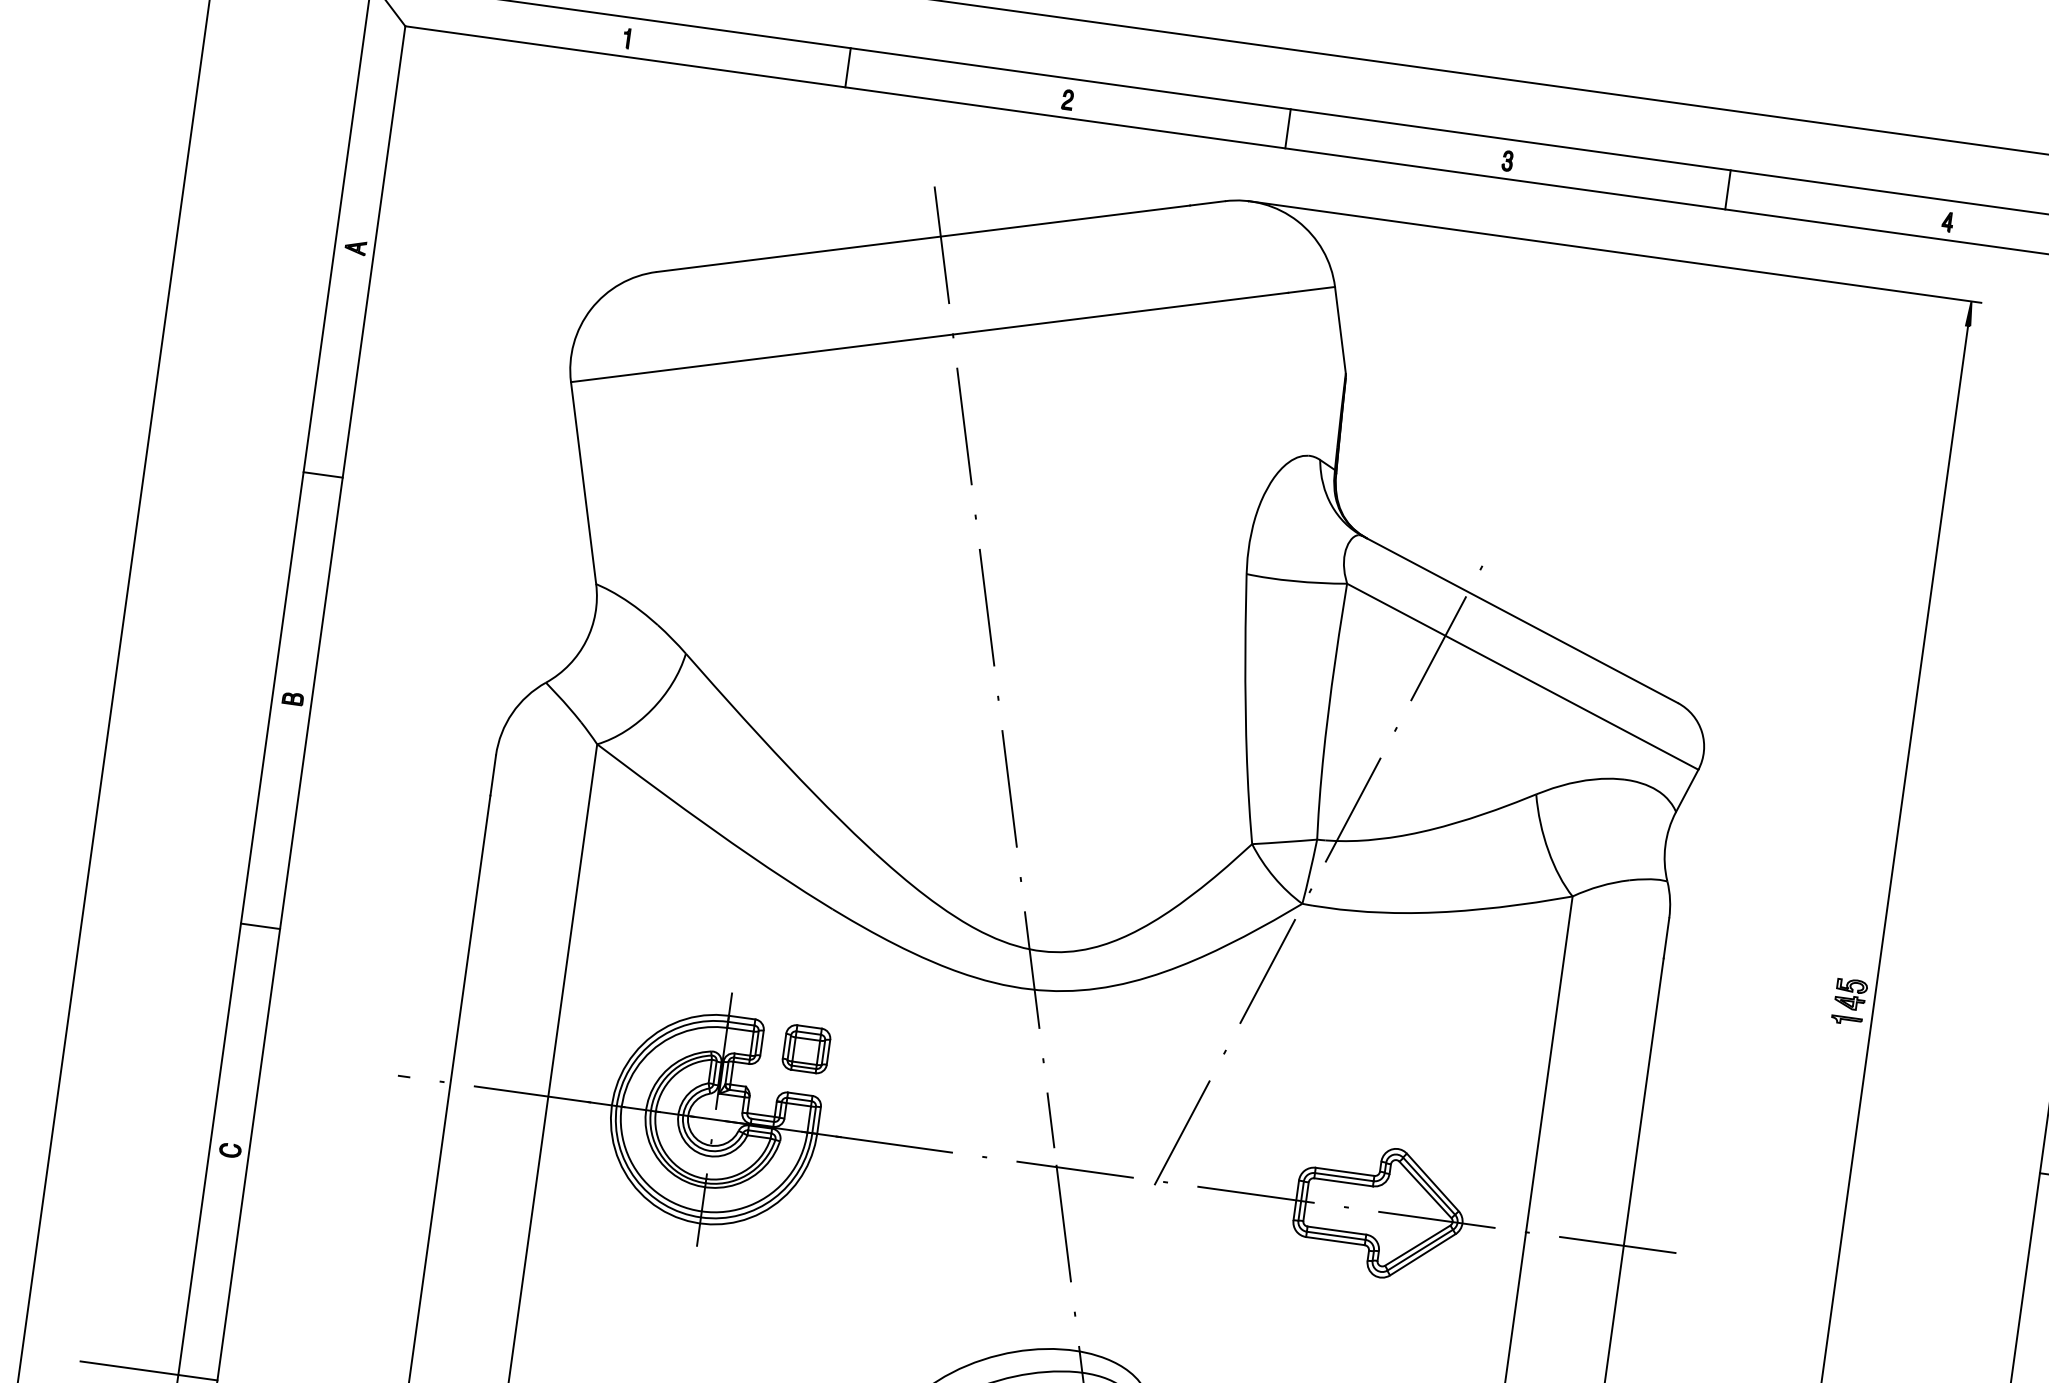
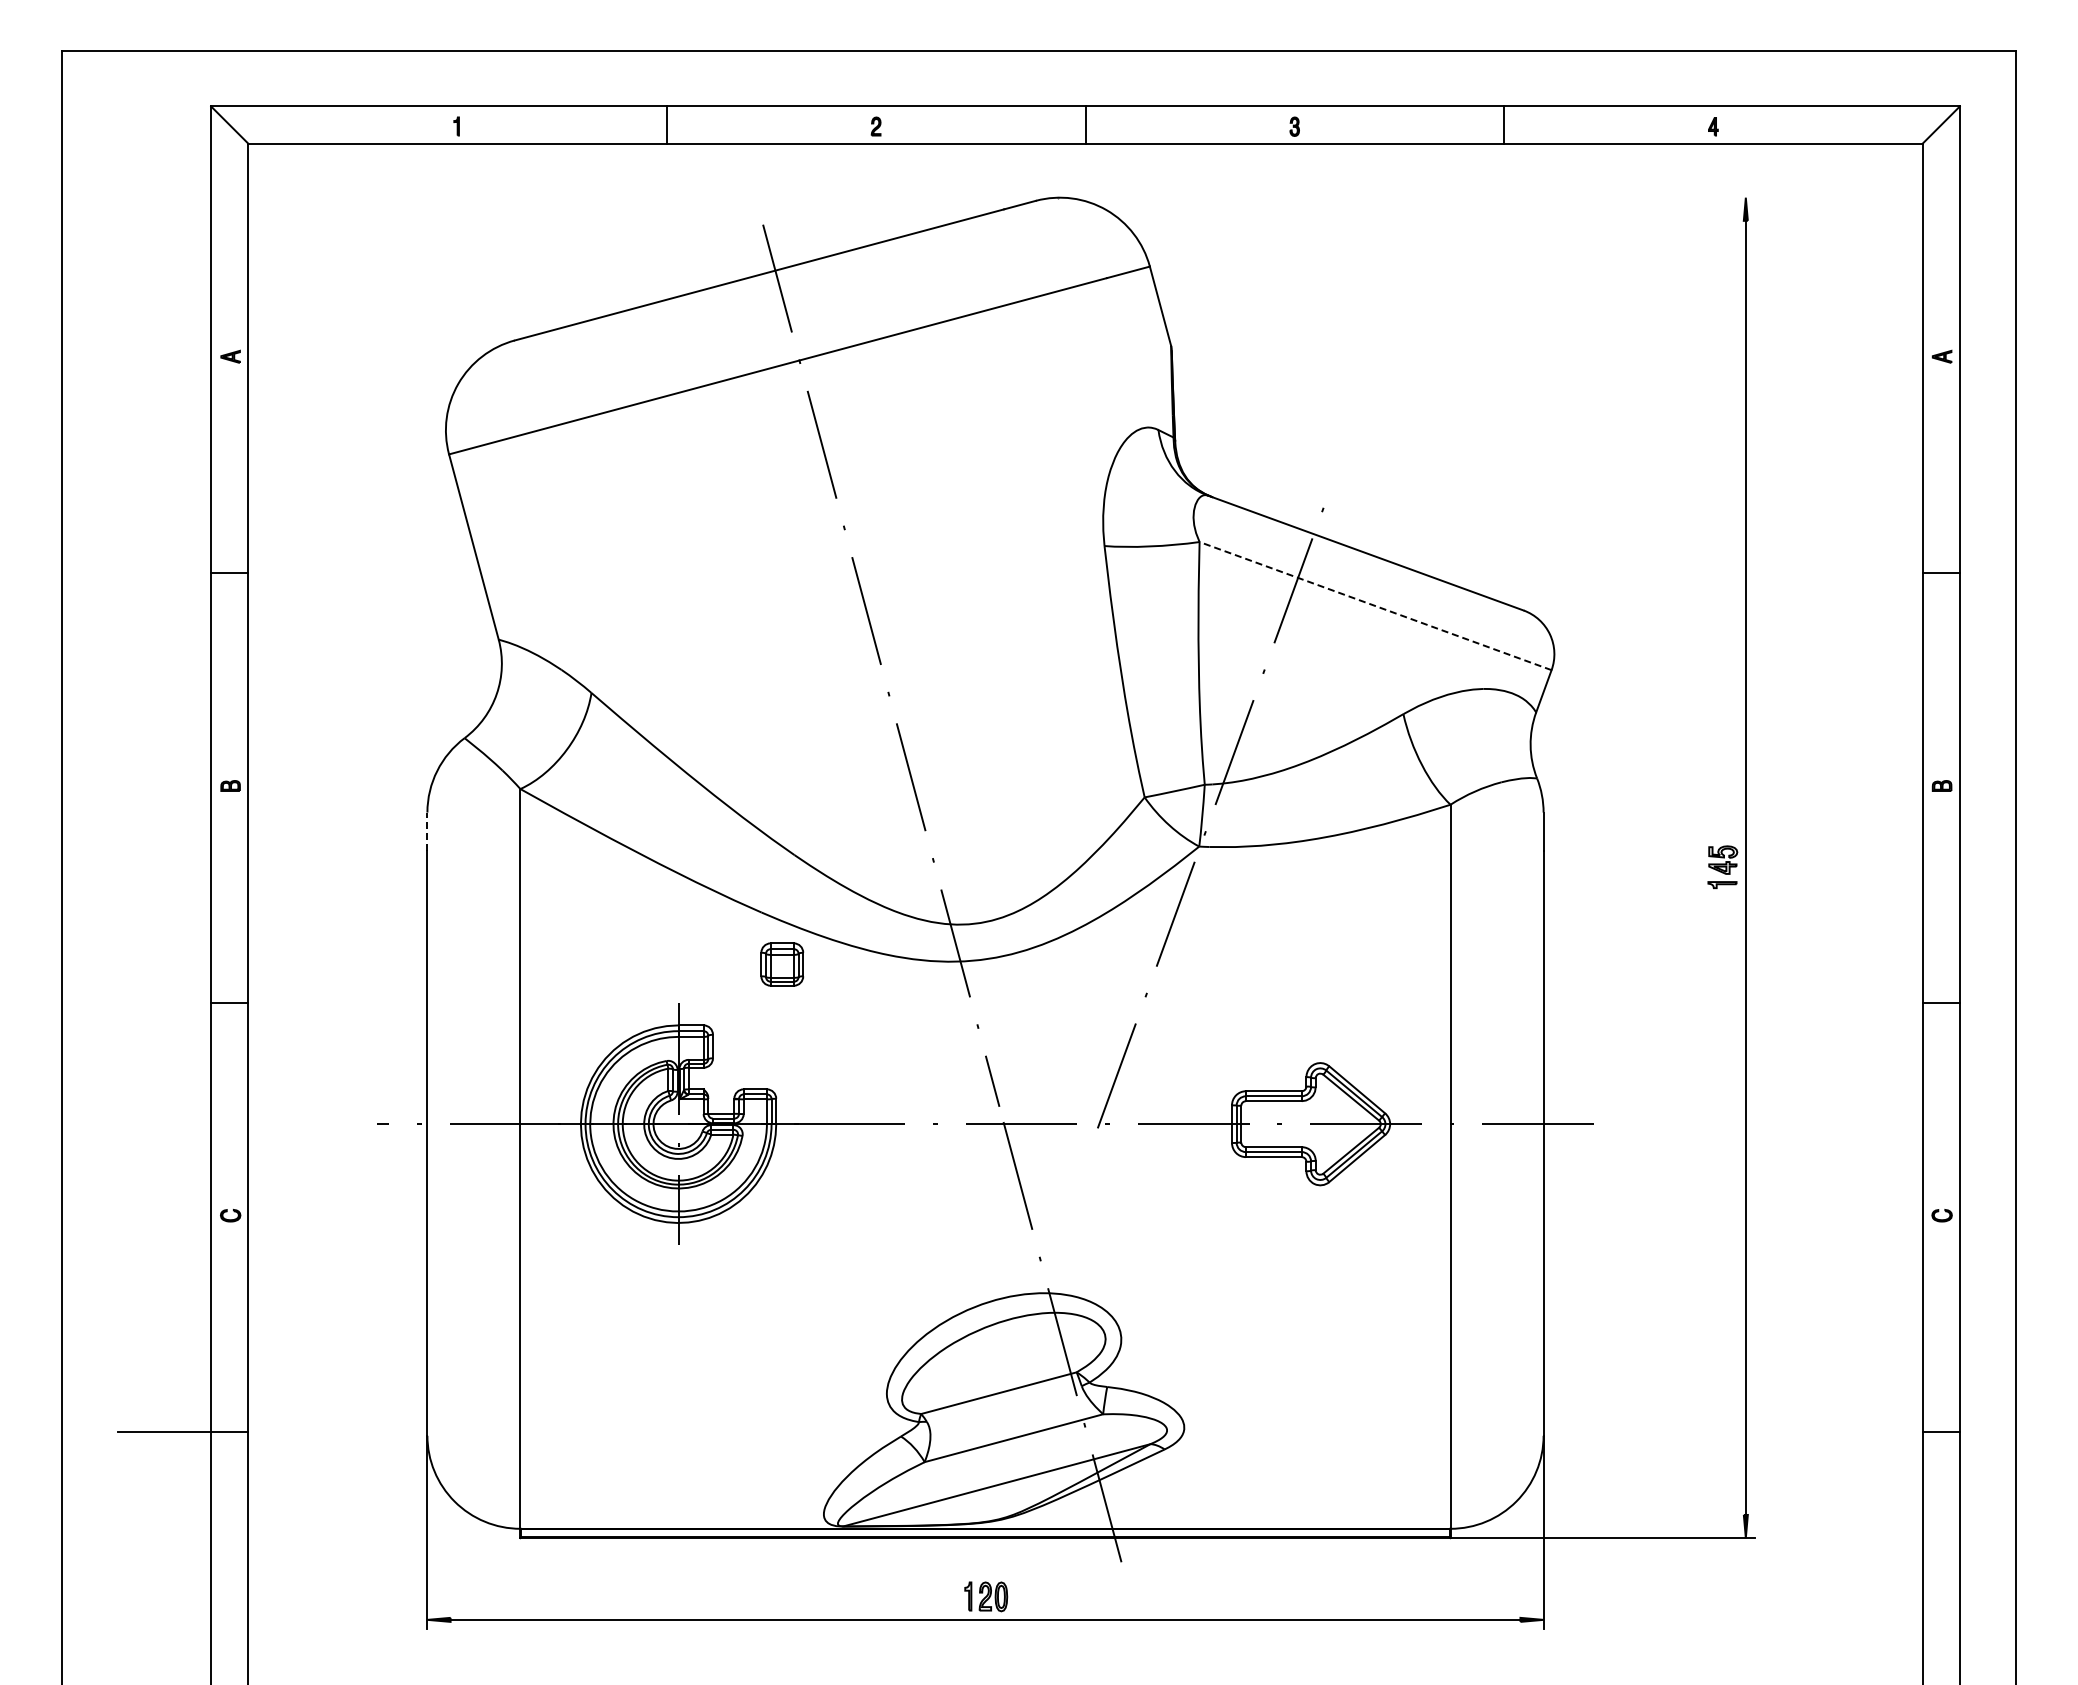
line: (1614, 251) -> (1406, 197), removed
line: (1522, 676) -> (1375, 605), solid -> dashed
line: (493, 775) -> (427, 831), solid -> dashed
part: (806, 1049) -> (782, 964), moved

